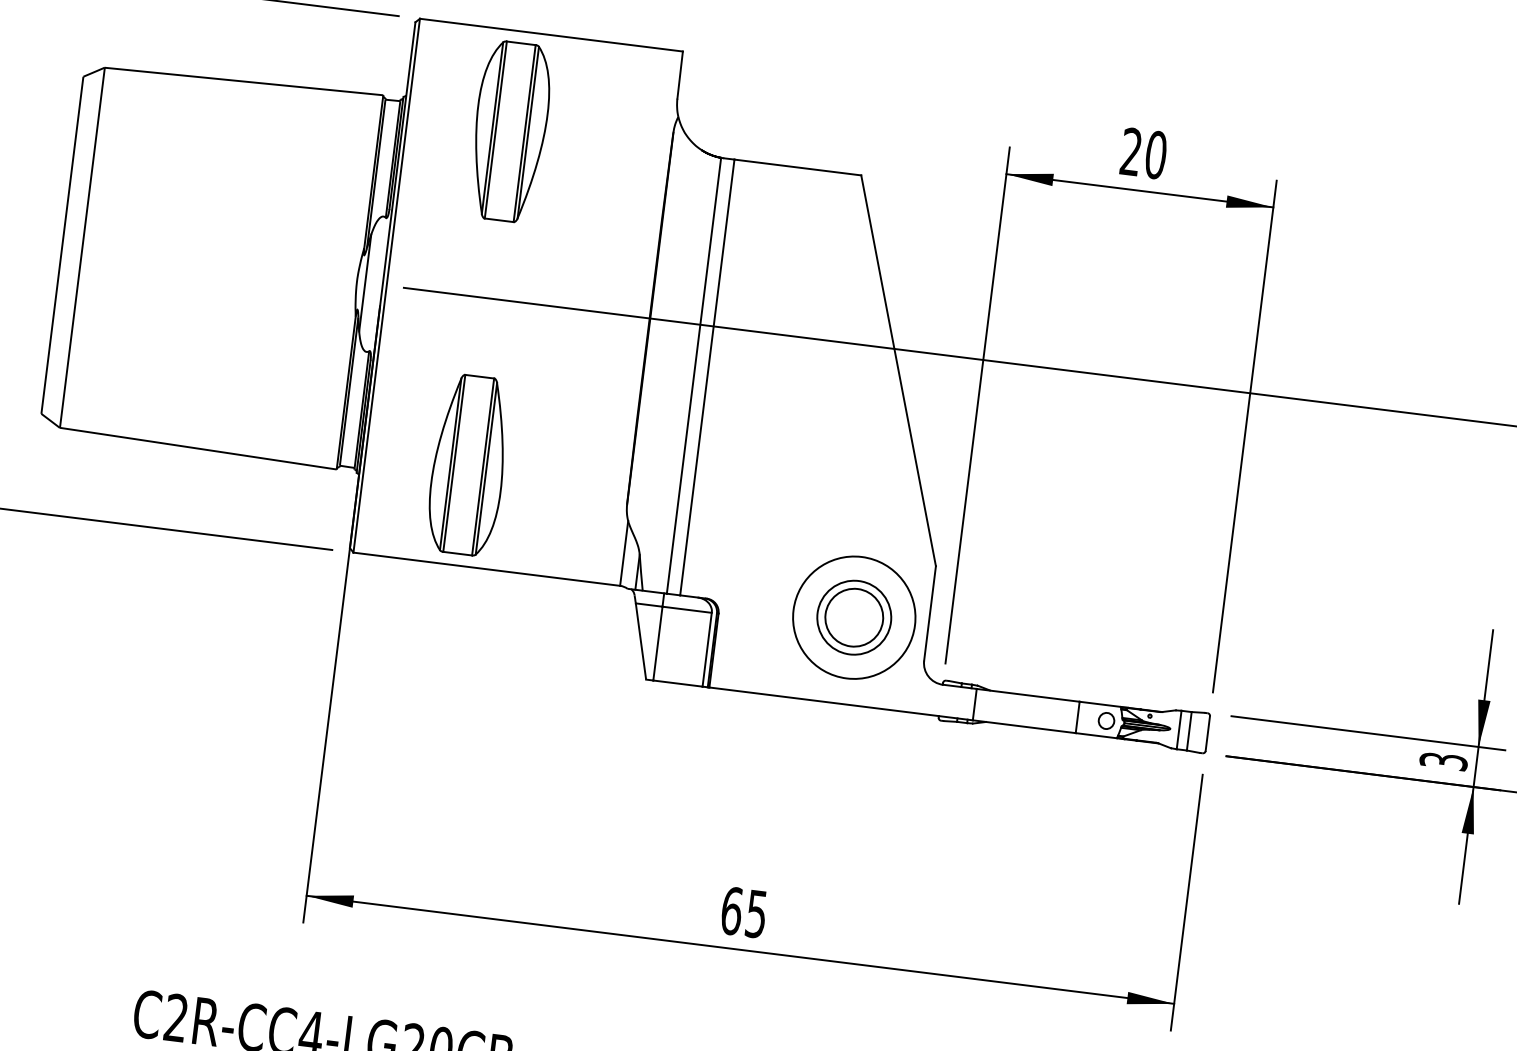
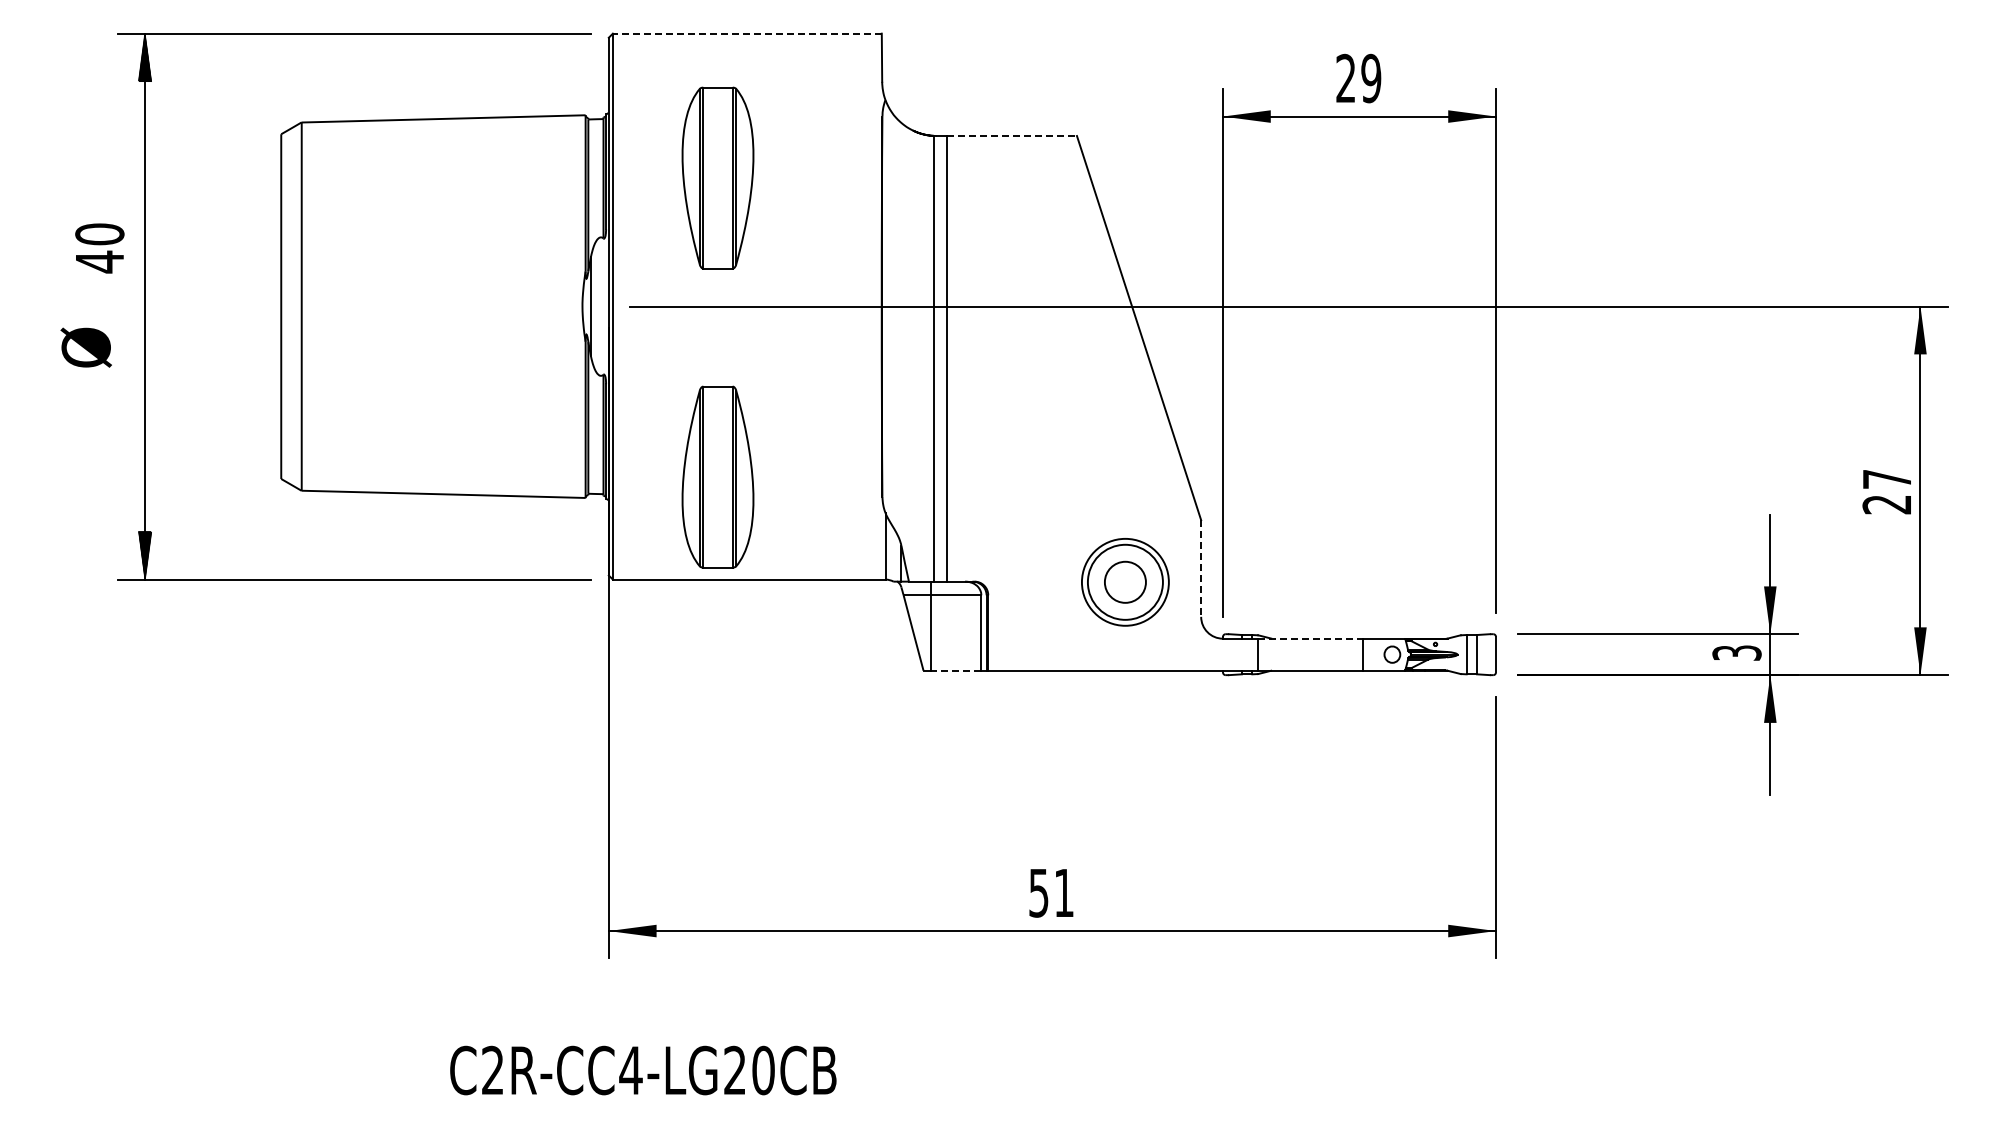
line: (550, 34) -> (746, 33), solid -> dashed
part: (509, 131) -> (717, 177), moved
text: (1156, 155) -> (1371, 78), 20 -> 29
line: (798, 168) -> (1012, 136), solid -> dashed
line: (930, 614) -> (1201, 569), solid -> dashed
circle: (854, 616) -> (1125, 581), size x0.7
circle: (854, 617) -> (1125, 582), size x0.7
line: (677, 683) -> (955, 670), solid -> dashed
line: (1028, 695) -> (1310, 638), solid -> dashed
text: (744, 912) -> (1051, 892), 65 -> 51

